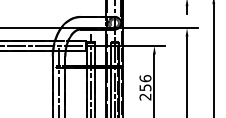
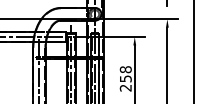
text: (145, 78) -> (125, 69), 256 -> 258

